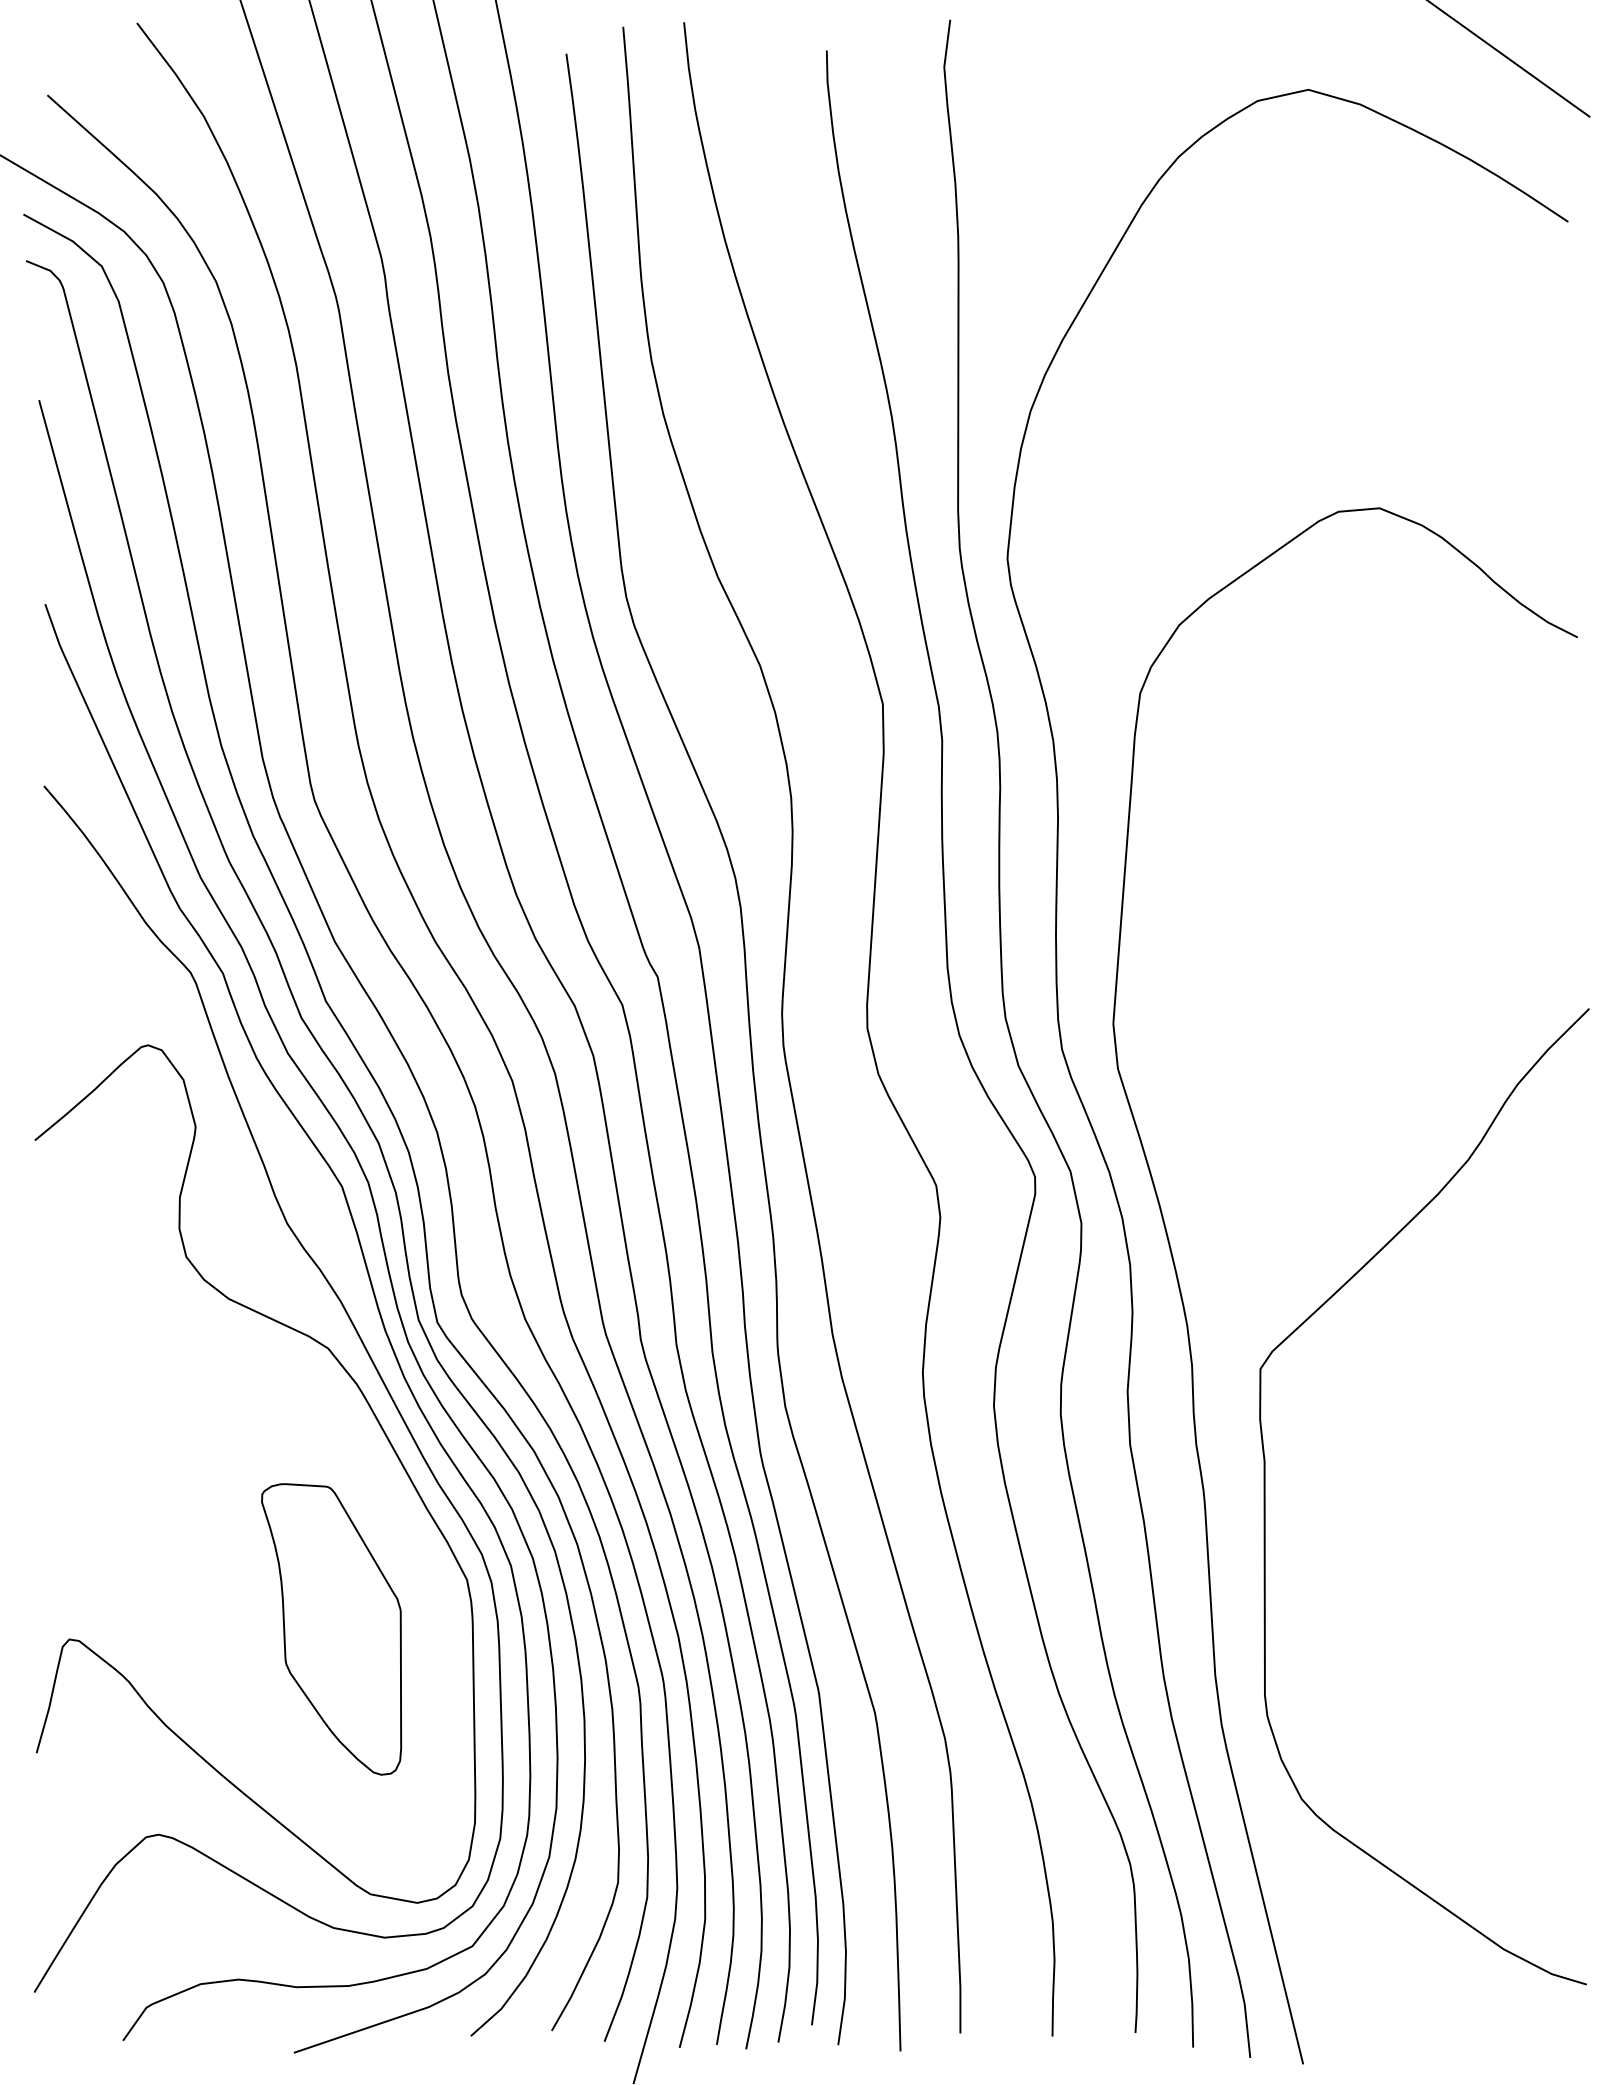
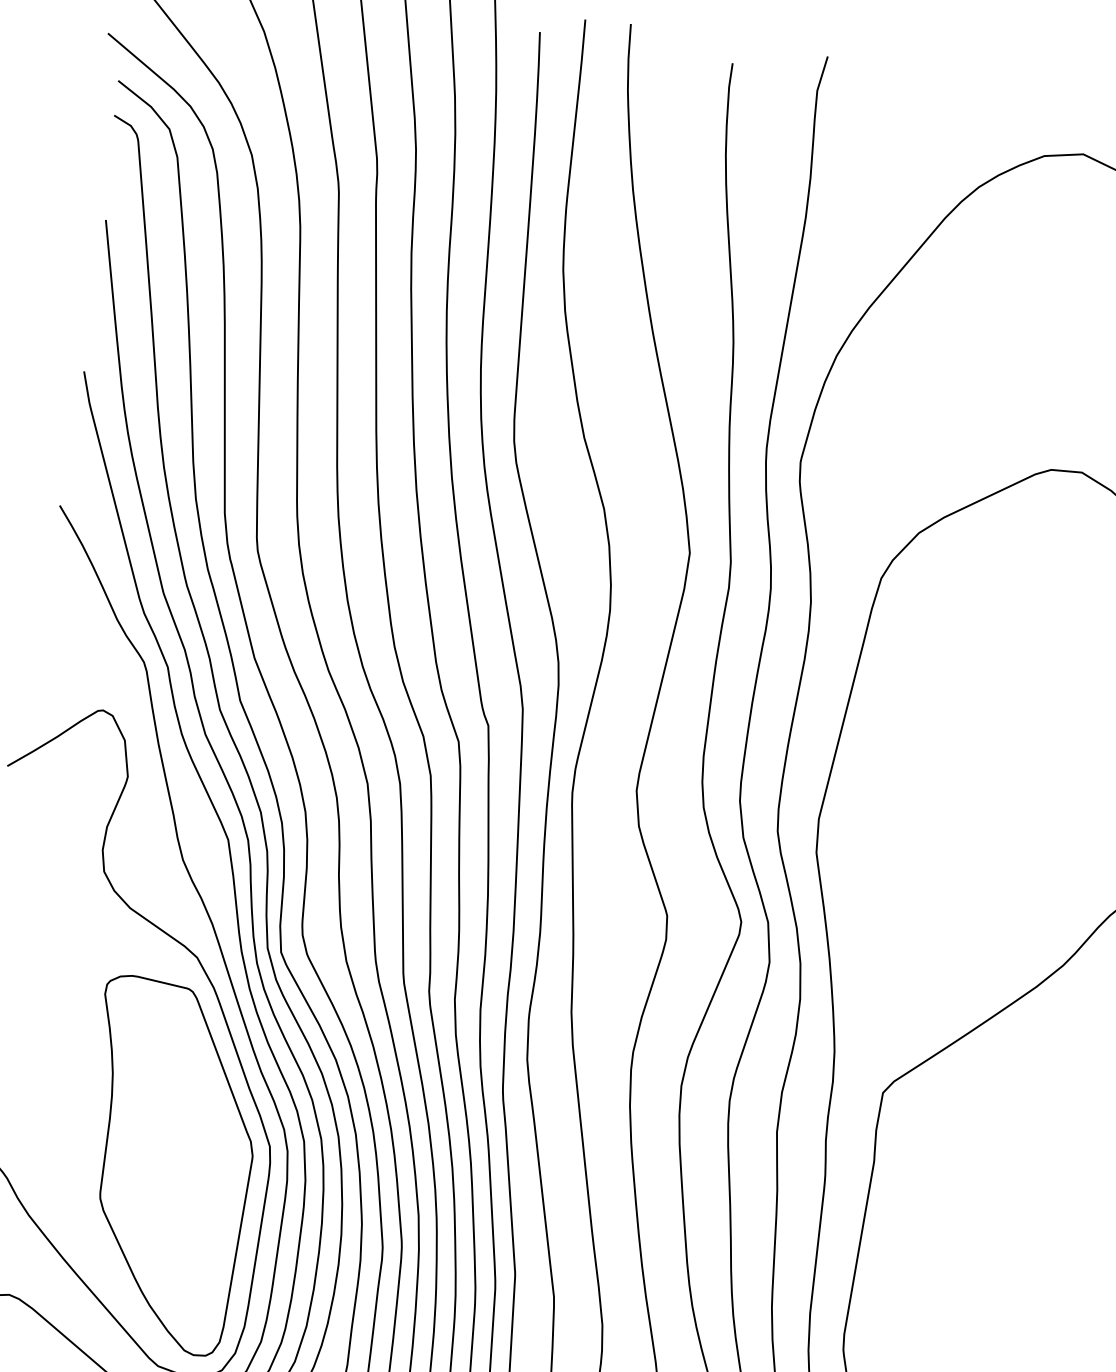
part: (331, 1629) -> (163, 1165), size x1.67

